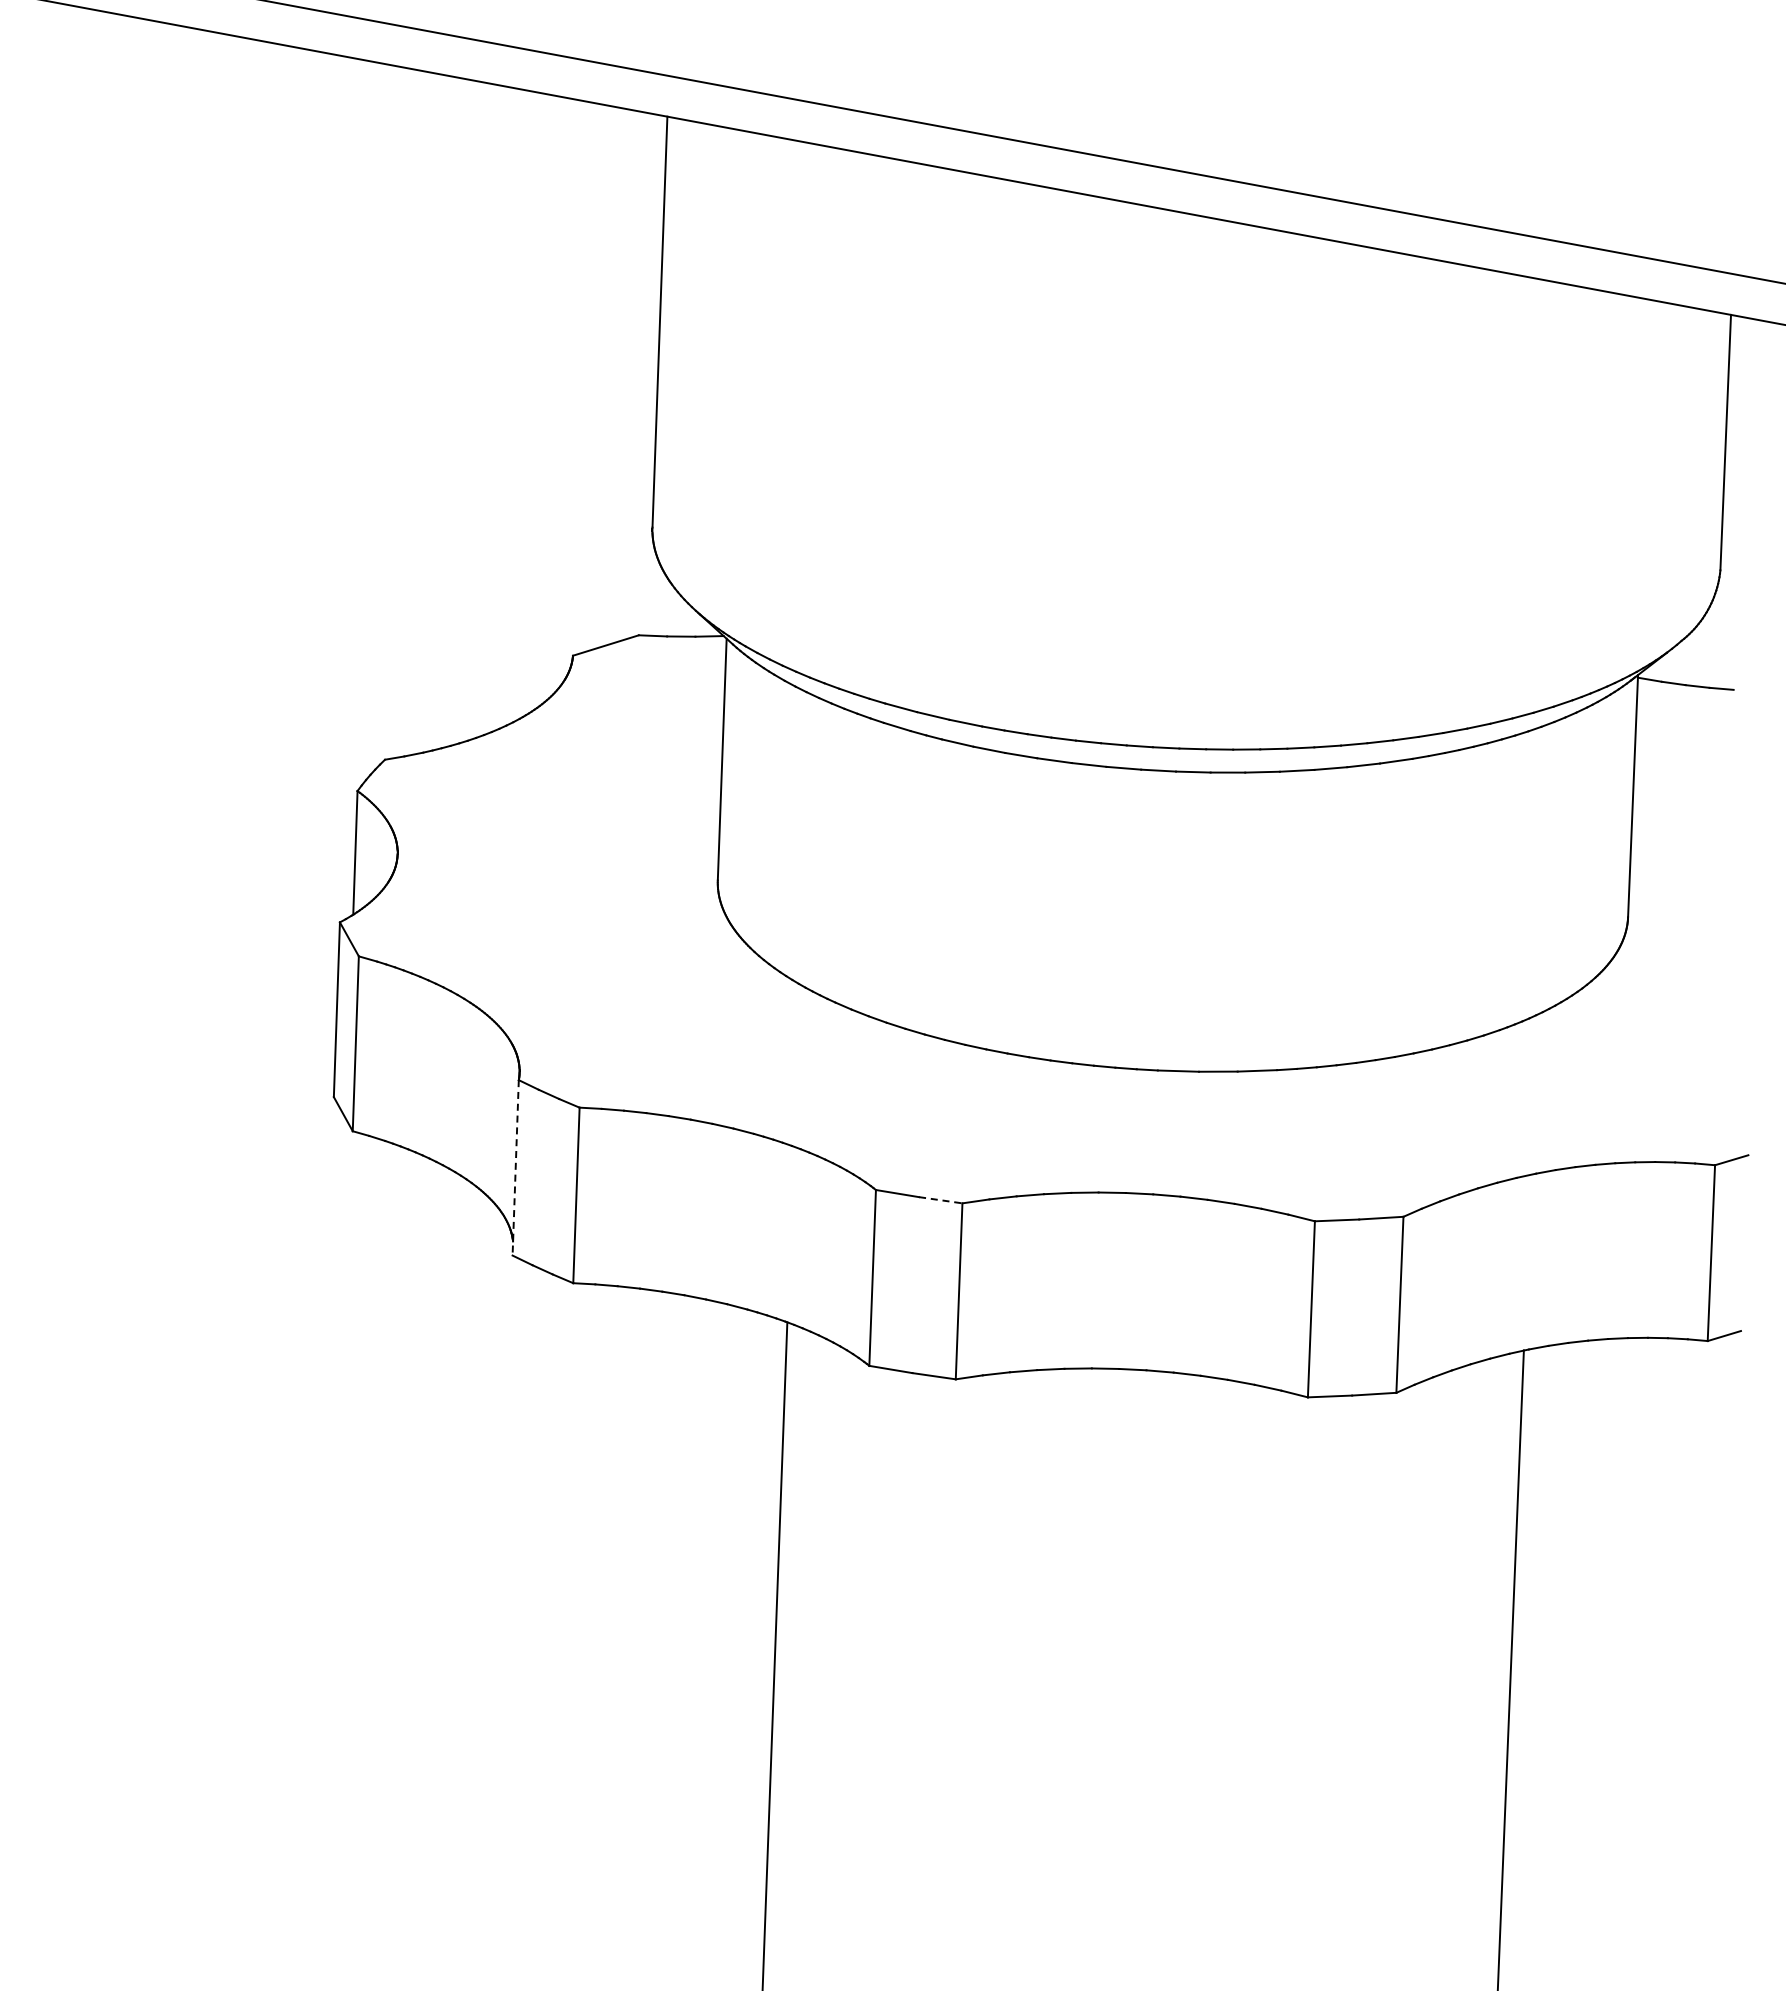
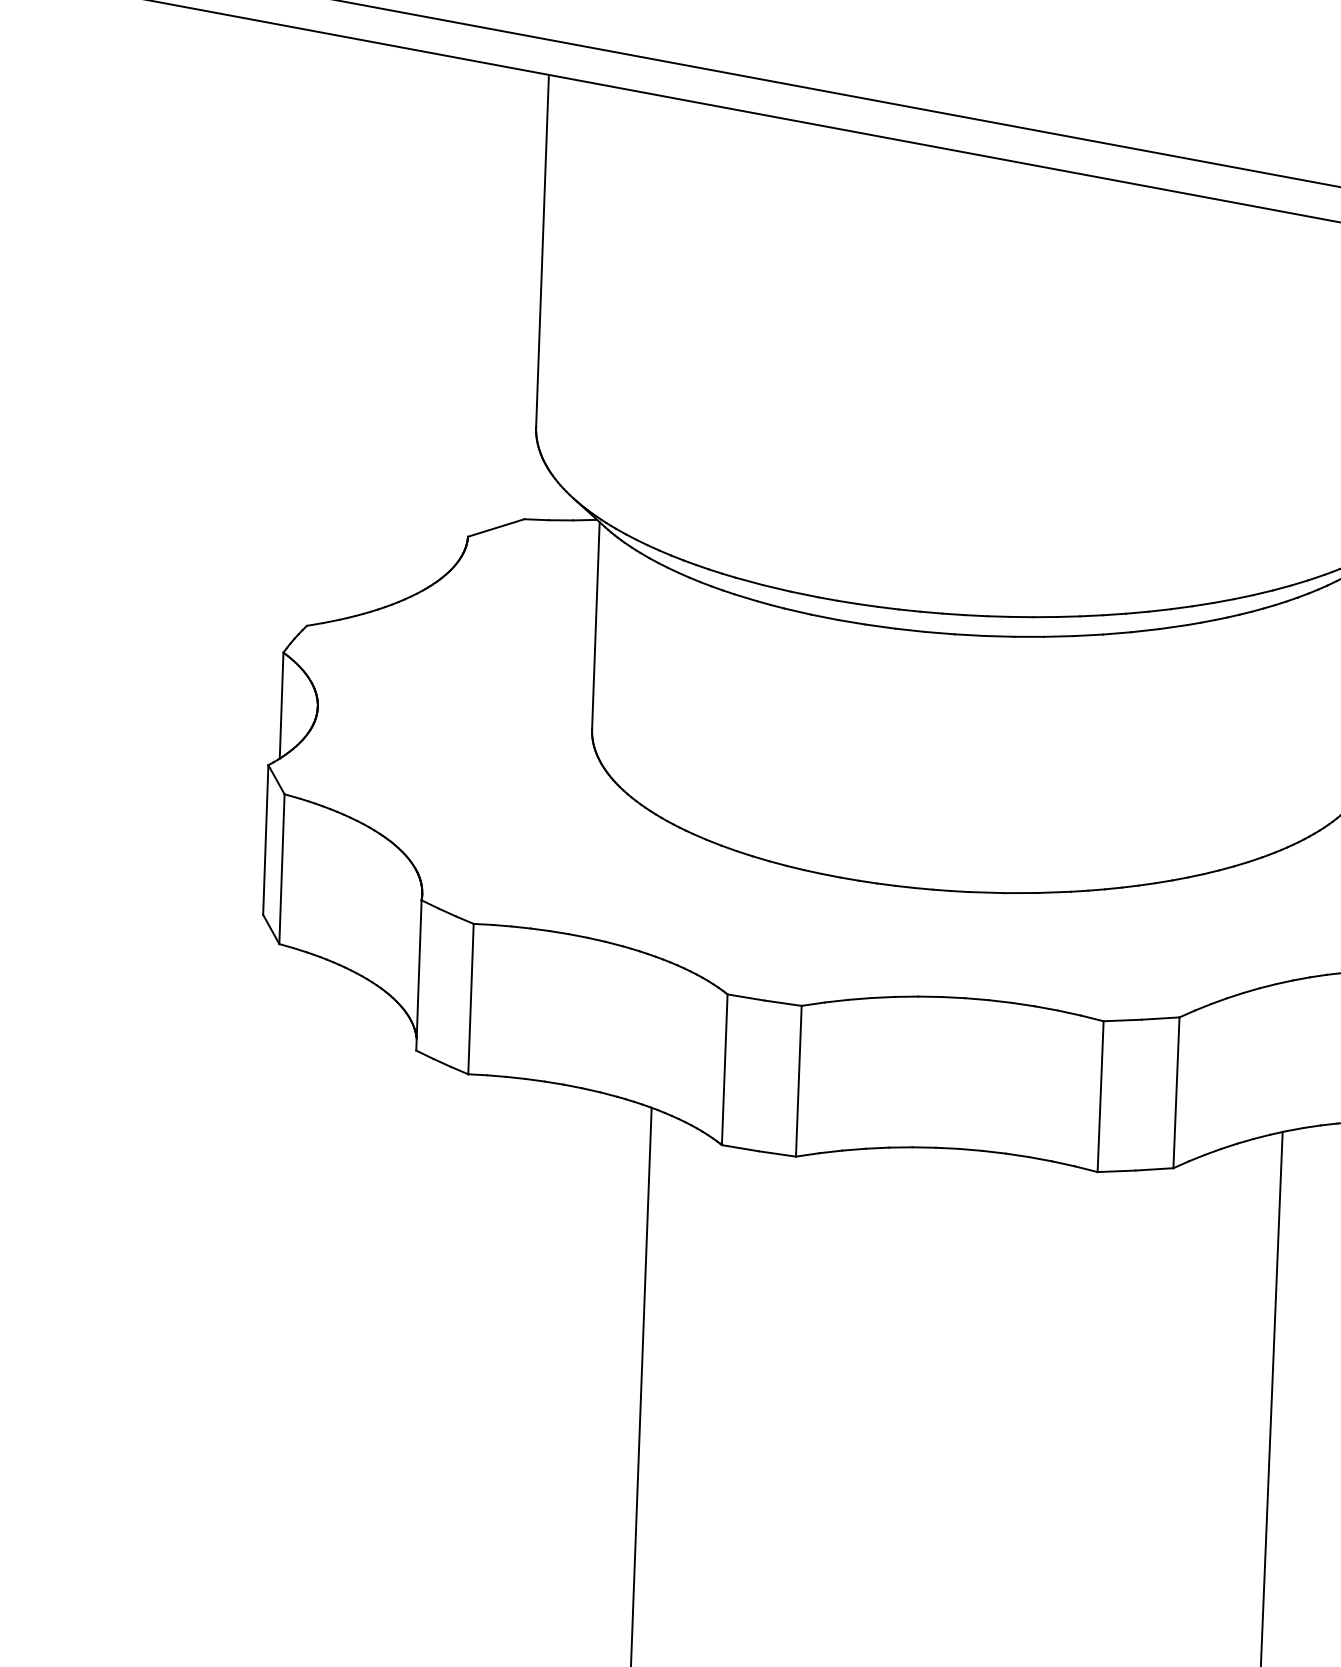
line: (515, 1167) -> (418, 975), dashed -> solid
line: (940, 1200) -> (782, 1003), dashed -> solid

